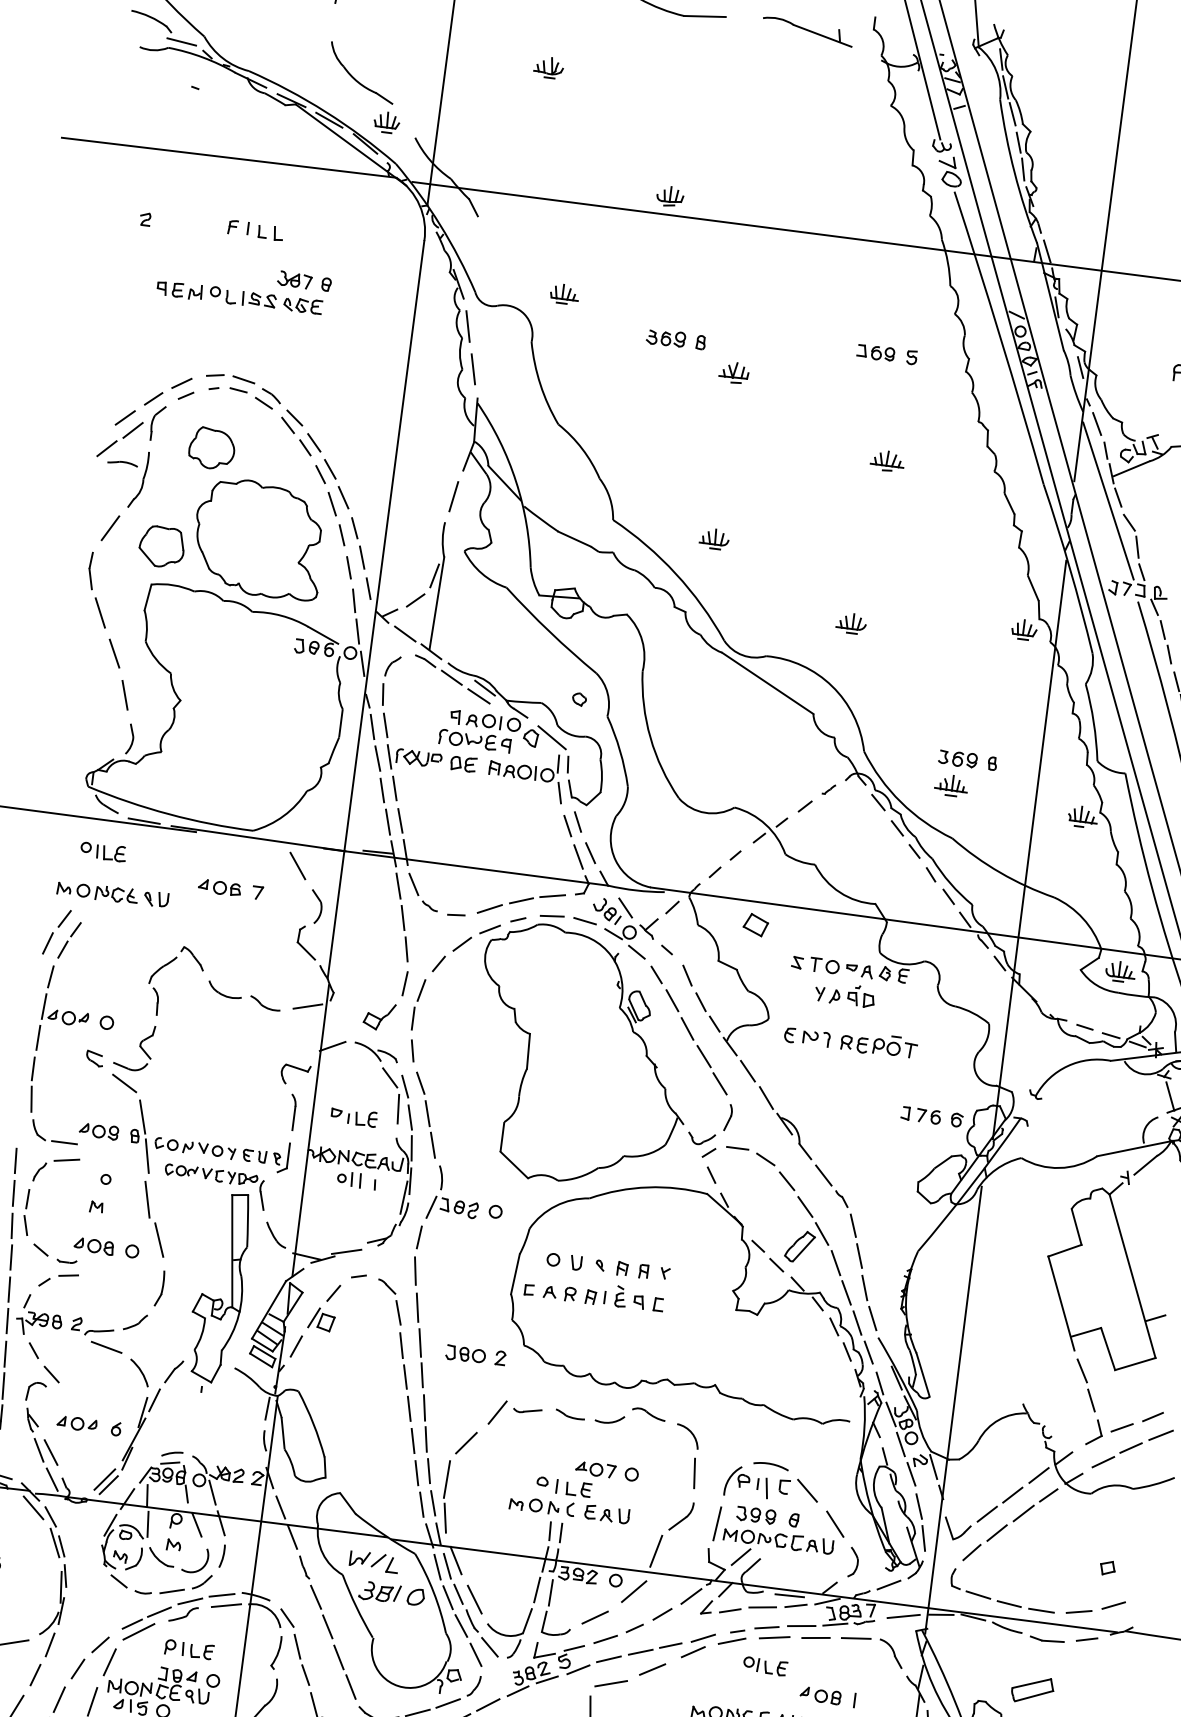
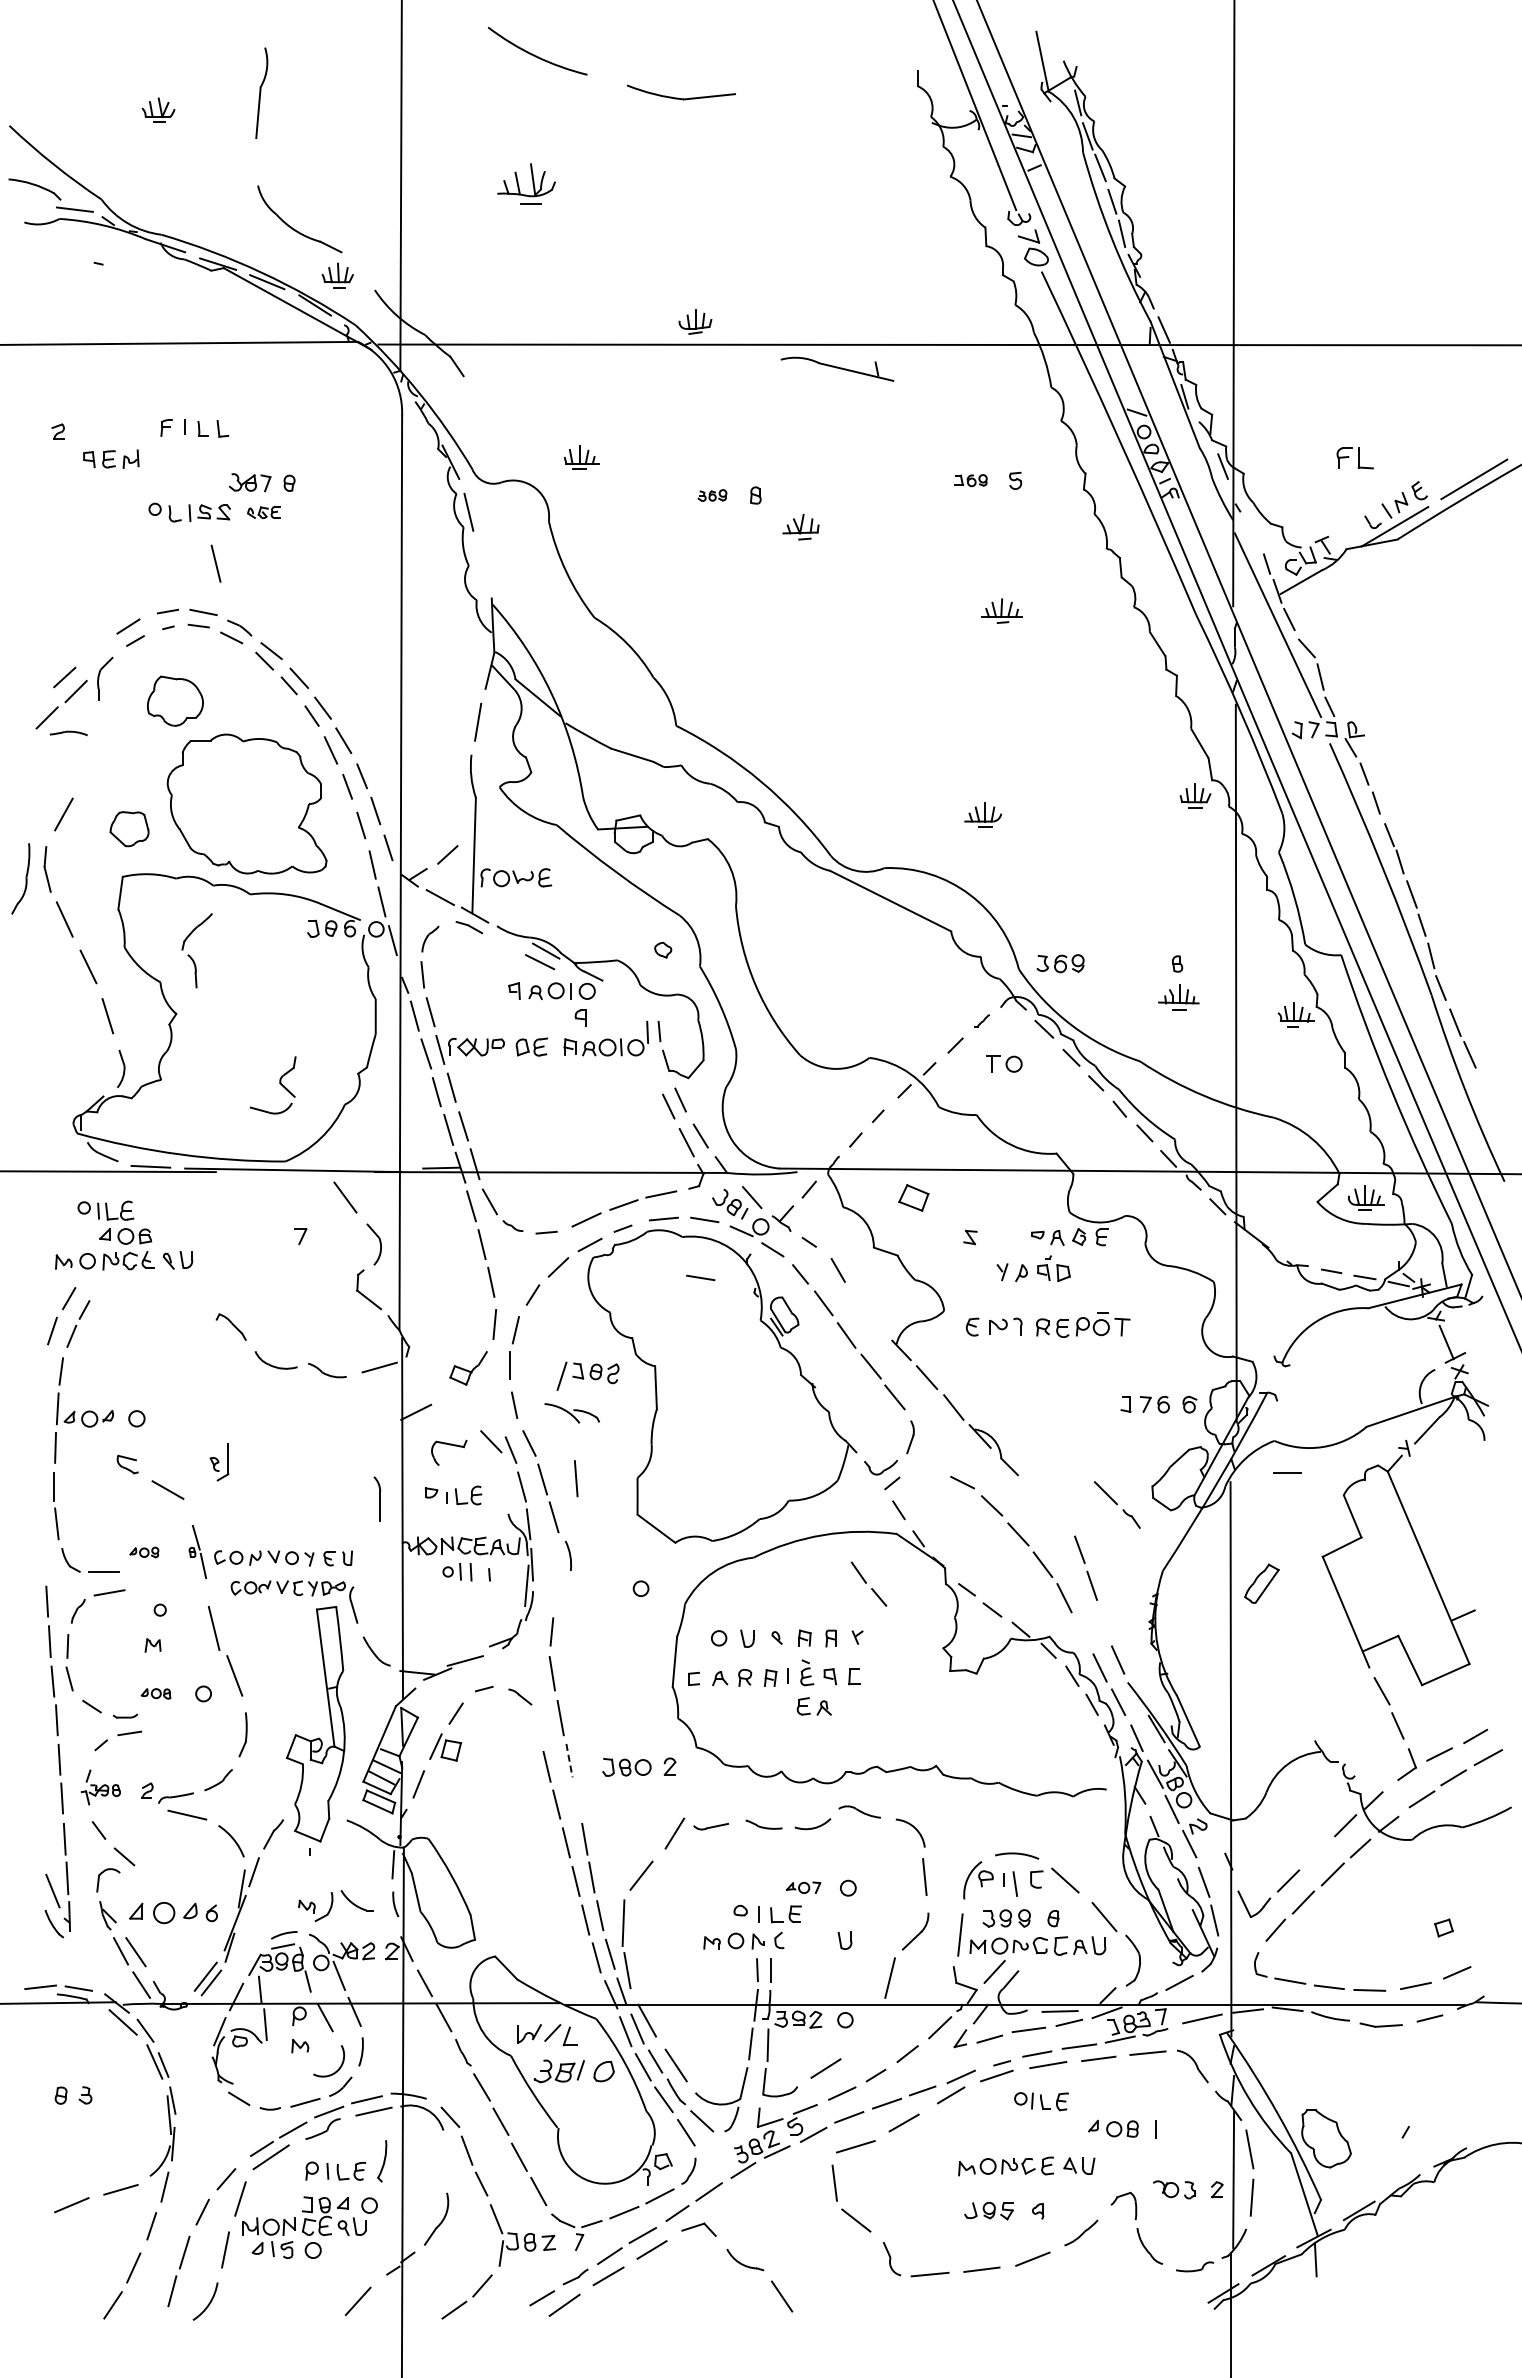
part: (807, 31) -> (837, 368), moved
part: (548, 67) -> (526, 183), size x1.6
part: (180, 289) -> (111, 458), moved
part: (302, 305) -> (263, 512), size x0.7
part: (666, 338) -> (712, 495), size x0.6
part: (876, 352) -> (971, 480), size x0.7
line: (472, 369) -> (215, 563), moved
line: (153, 398) -> (96, 649), removed
line: (1096, 423) -> (1251, 532), removed
part: (138, 479) -> (20, 878), moved
part: (714, 538) -> (802, 732), removed
part: (161, 546) -> (129, 828), size x0.7
line: (434, 575) -> (466, 821), removed
line: (451, 677) -> (503, 943), removed
part: (545, 737) -> (627, 1001), removed
part: (468, 739) -> (516, 877), moved
part: (957, 758) -> (1060, 963), moved
part: (951, 785) -> (1178, 997), moved
line: (559, 793) -> (653, 1067), removed
part: (219, 887) -> (125, 1236), moved
part: (824, 965) -> (1004, 1063), moved
line: (575, 967) -> (700, 1277), added
part: (155, 988) -> (190, 955), moved
part: (707, 1011) -> (868, 1583), moved
part: (139, 1046) -> (279, 1083), moved
part: (375, 1052) -> (571, 1413), moved
part: (296, 1068) -> (449, 1445), moved
line: (398, 1109) -> (576, 1478), moved
part: (99, 1131) -> (144, 1552), size x0.6
part: (142, 1135) -> (197, 1551), size x0.6
line: (737, 1147) -> (1287, 1472), moved
part: (280, 1157) -> (219, 1462), moved
part: (831, 1185) -> (1116, 1504), moved
part: (452, 1209) -> (587, 1375), moved
part: (93, 1246) -> (155, 1693), size x0.6
part: (799, 1246) -> (1261, 1583), moved
line: (864, 1287) -> (1103, 1623), removed
line: (846, 1292) -> (1082, 1632), removed
line: (397, 1312) -> (537, 1727), removed
part: (39, 1316) -> (100, 1787), size x0.7
line: (420, 1342) -> (569, 1760), solid -> dashed
line: (421, 1374) -> (576, 1799), removed
part: (76, 1423) -> (162, 1912), size x1.4
line: (933, 1466) -> (1215, 1831), removed
part: (595, 1469) -> (803, 1887), size x0.7
line: (1012, 1494) -> (1316, 1853), removed
part: (598, 1513) -> (813, 1706), moved
part: (143, 1559) -> (335, 1906), moved
part: (853, 1562) -> (1132, 1960), size x1.4
line: (634, 1591) -> (869, 2030), removed
part: (276, 1652) -> (382, 2161), moved
part: (1032, 1689) -> (1371, 2088), removed

